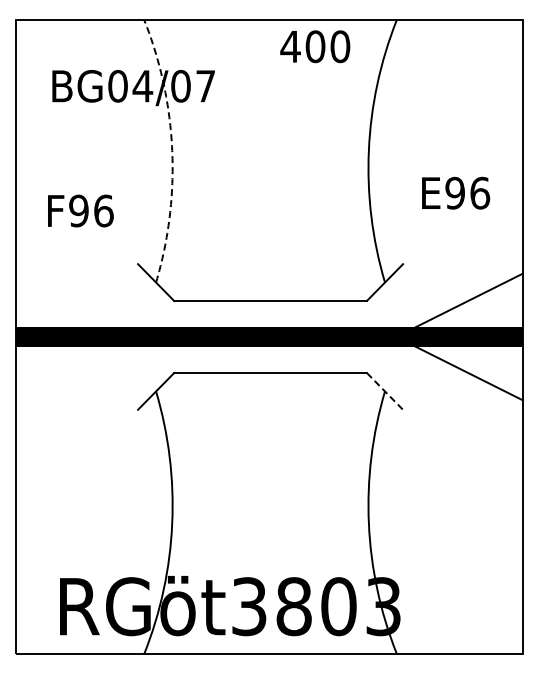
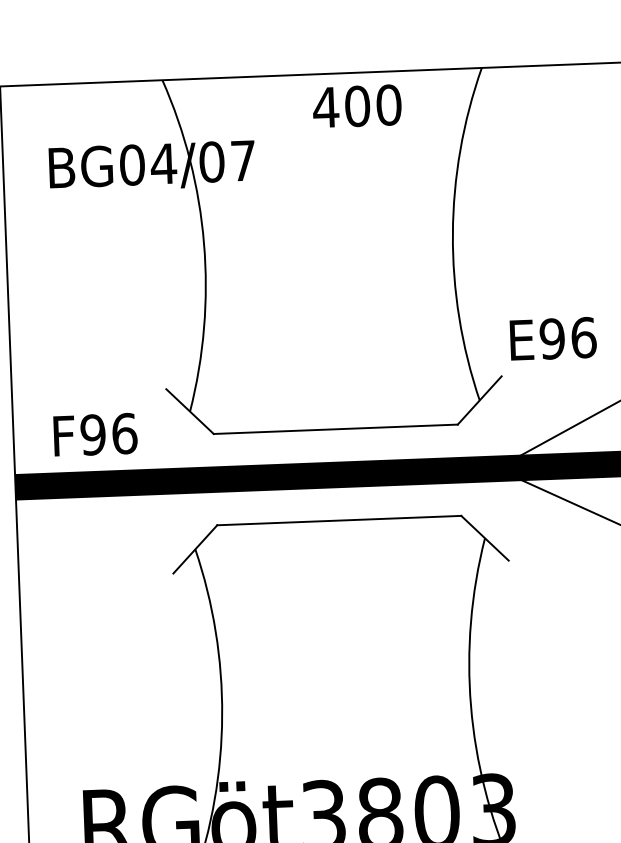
text: (315, 46) -> (357, 106), moved
arc: (172, 150) -> (204, 243), dashed -> solid
text: (456, 192) -> (553, 338), moved
text: (80, 210) -> (95, 434), moved
line: (385, 391) -> (485, 538), dashed -> solid

